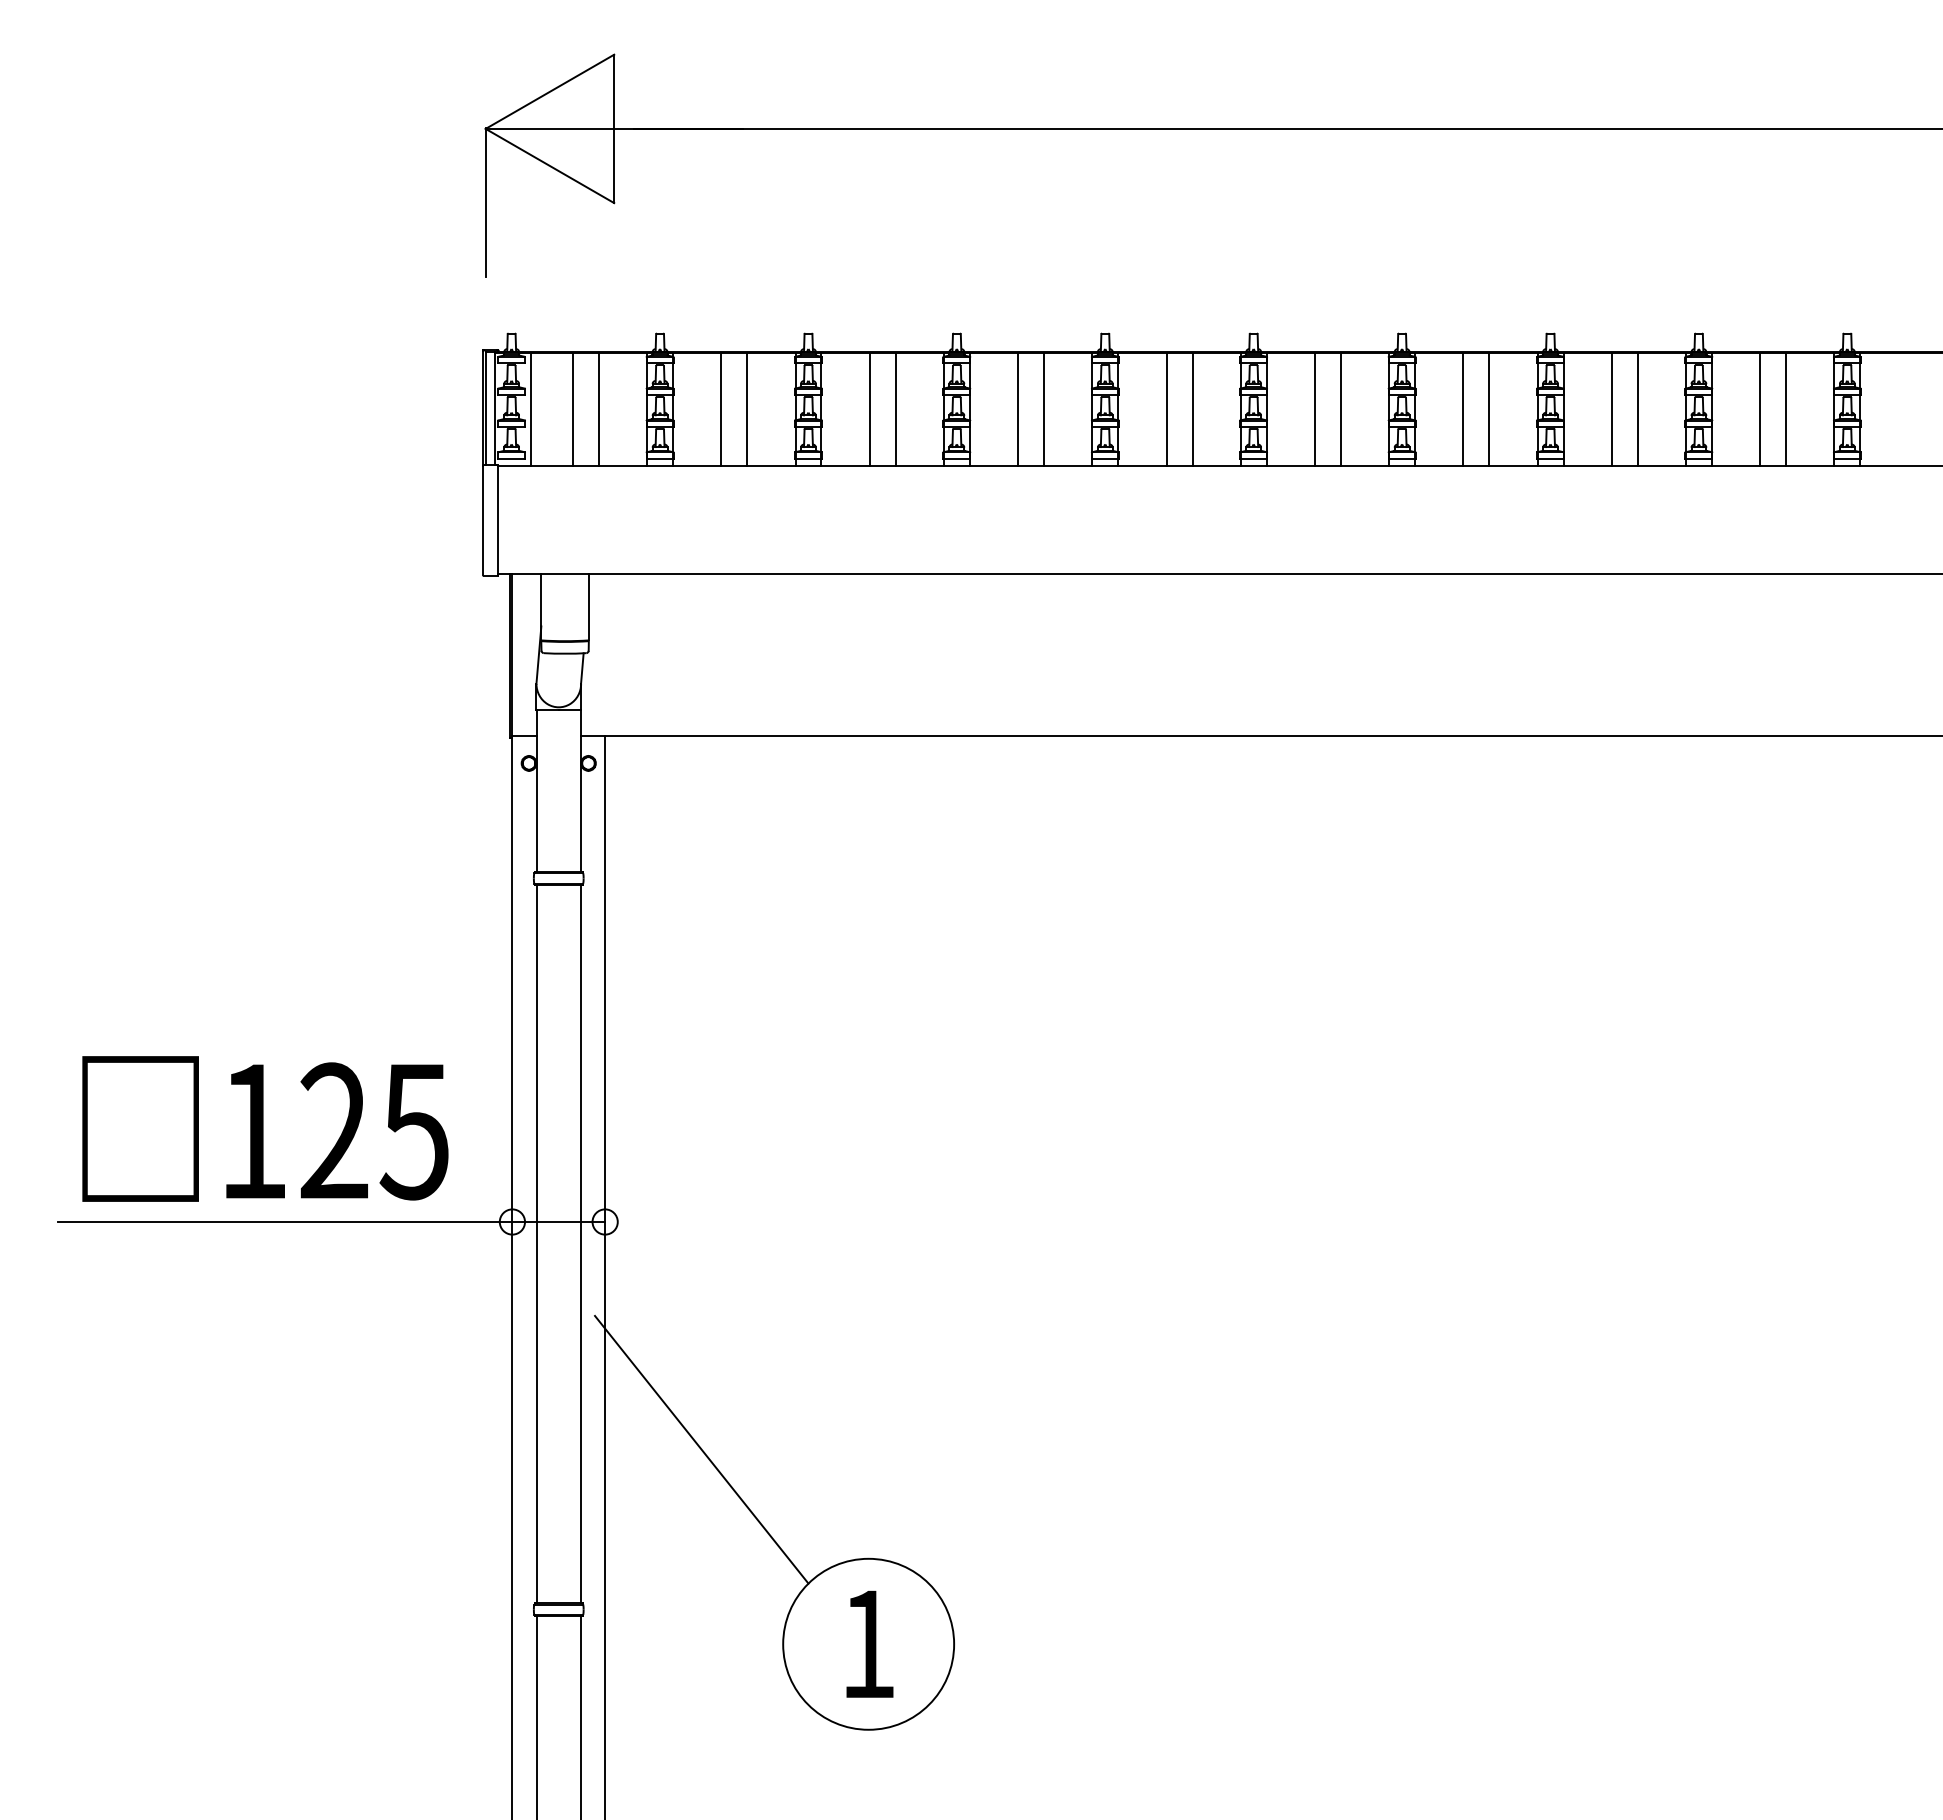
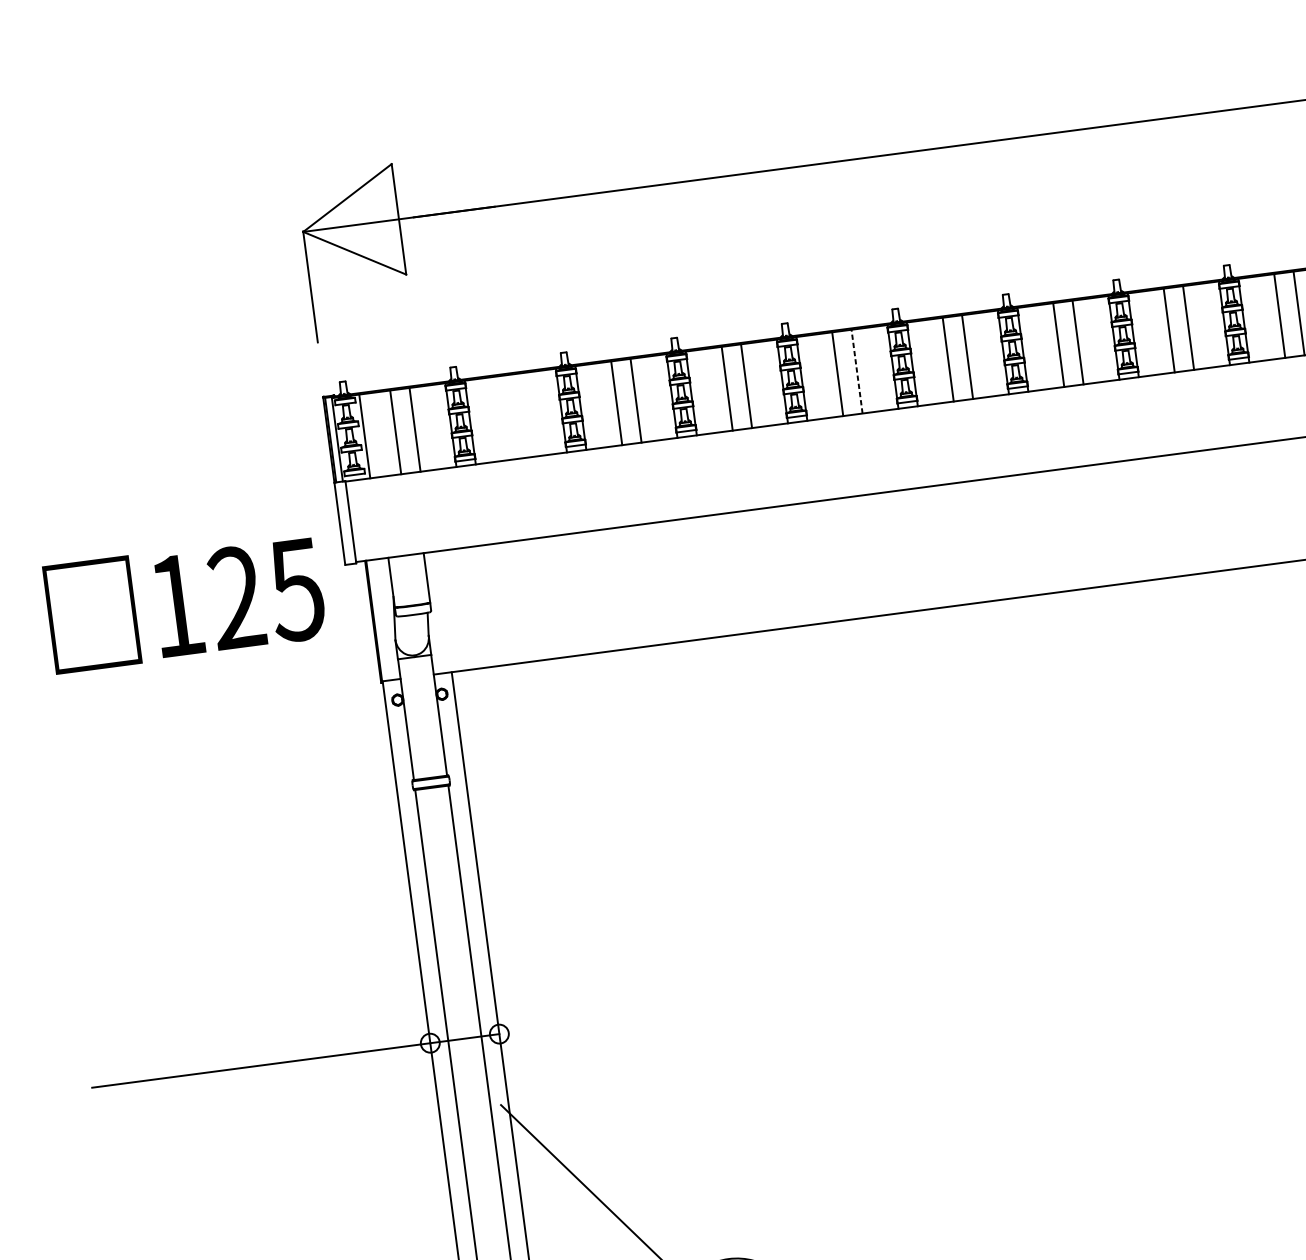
line: (721, 409) -> (506, 417), removed
line: (747, 409) -> (525, 415), removed
line: (1192, 409) -> (857, 371), solid -> dashed
text: (265, 1128) -> (185, 602), moved

